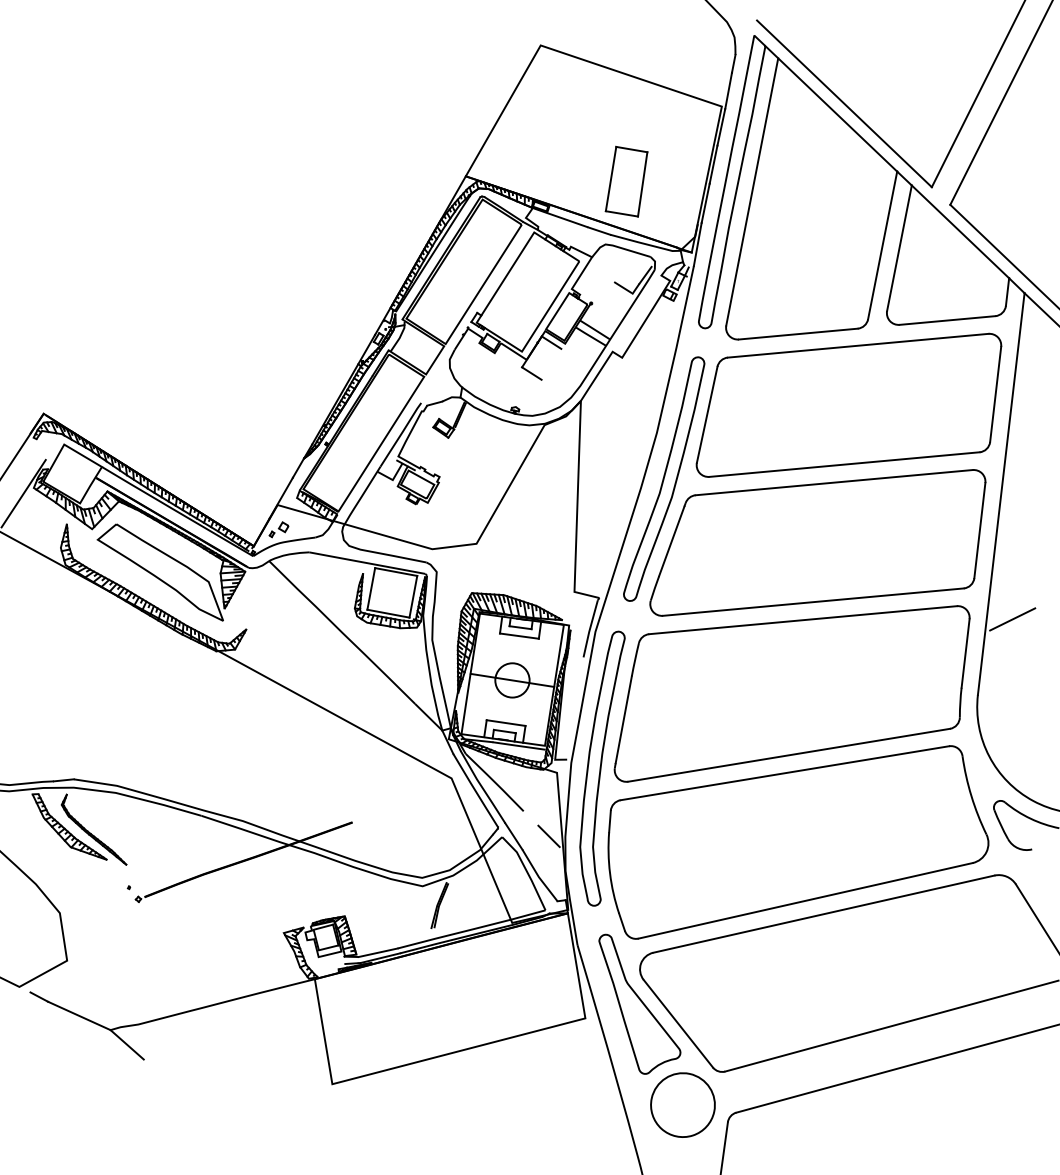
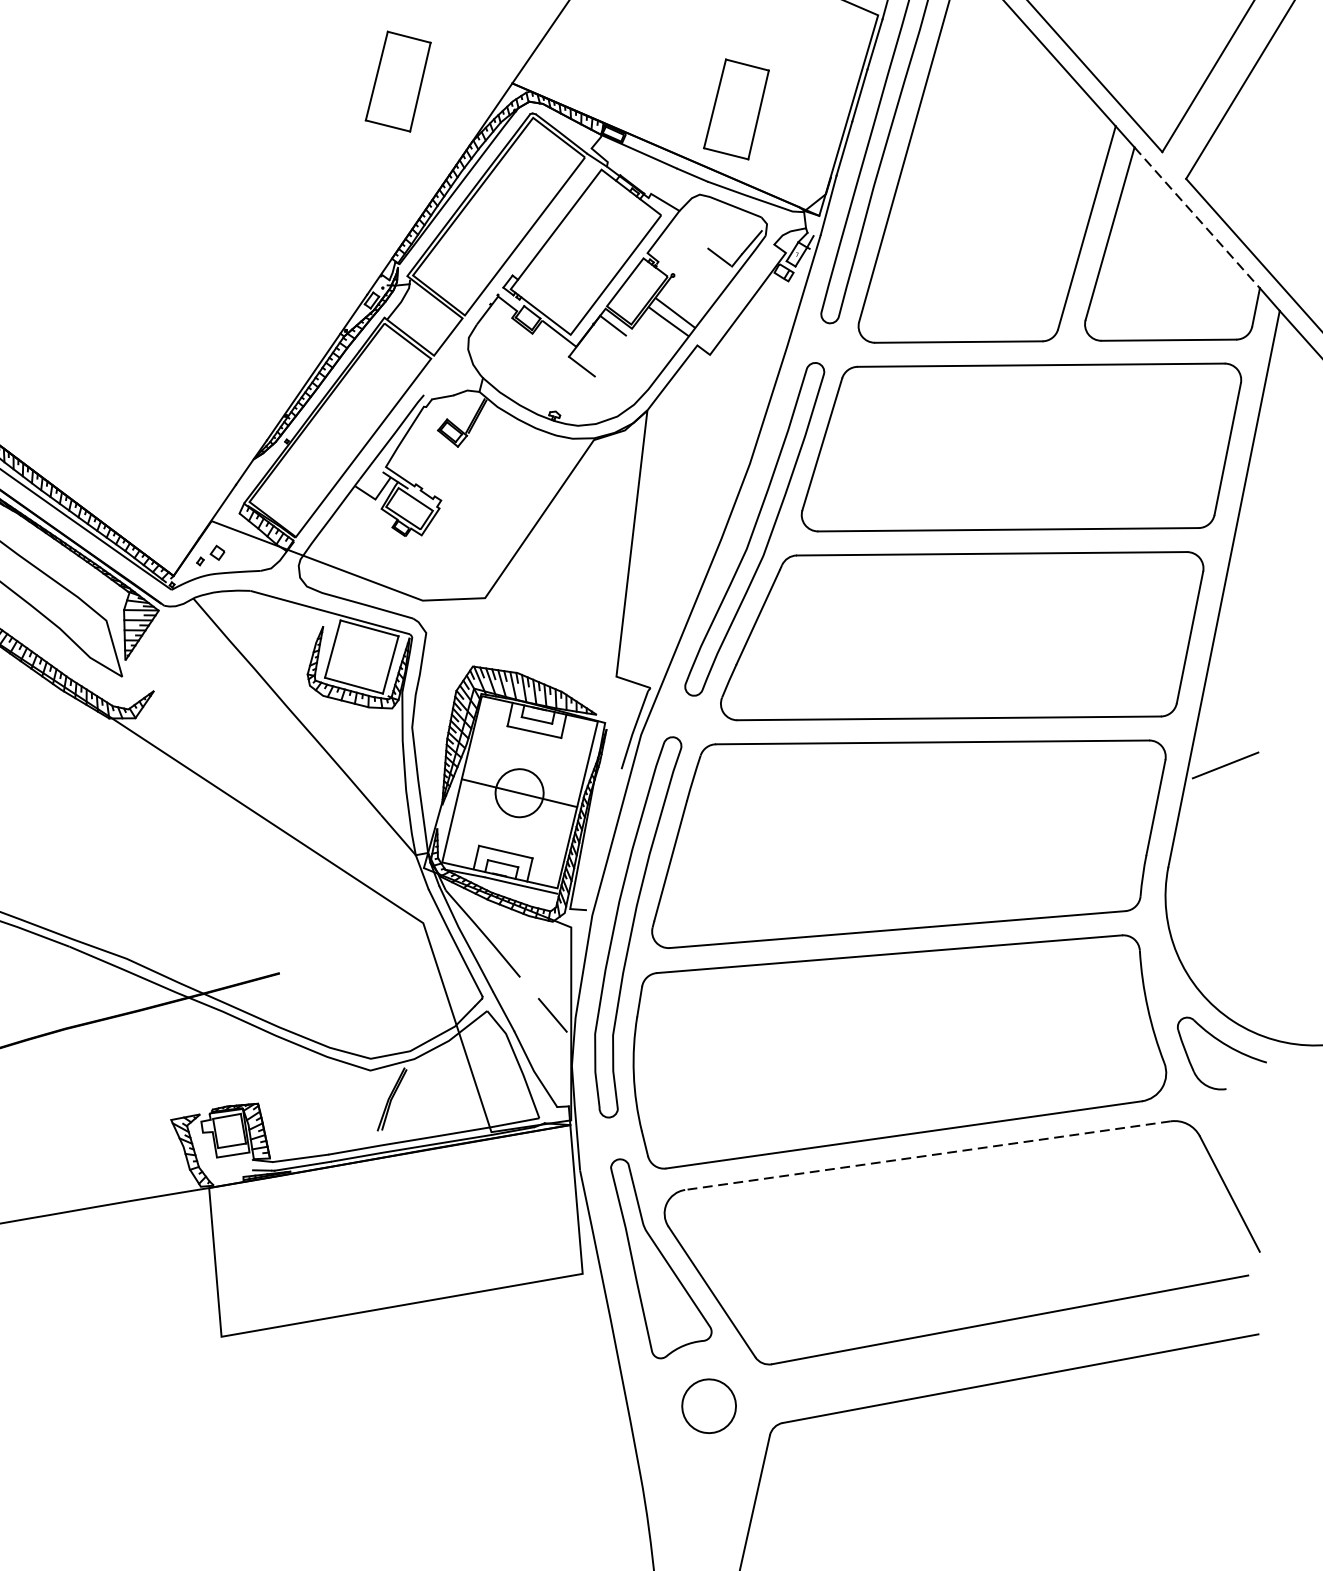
part: (384, 181) -> (398, 81), added
line: (960, 232) -> (1197, 218), solid -> dashed
line: (823, 914) -> (927, 1156), solid -> dashed
part: (682, 1104) -> (708, 1405), size x0.6

